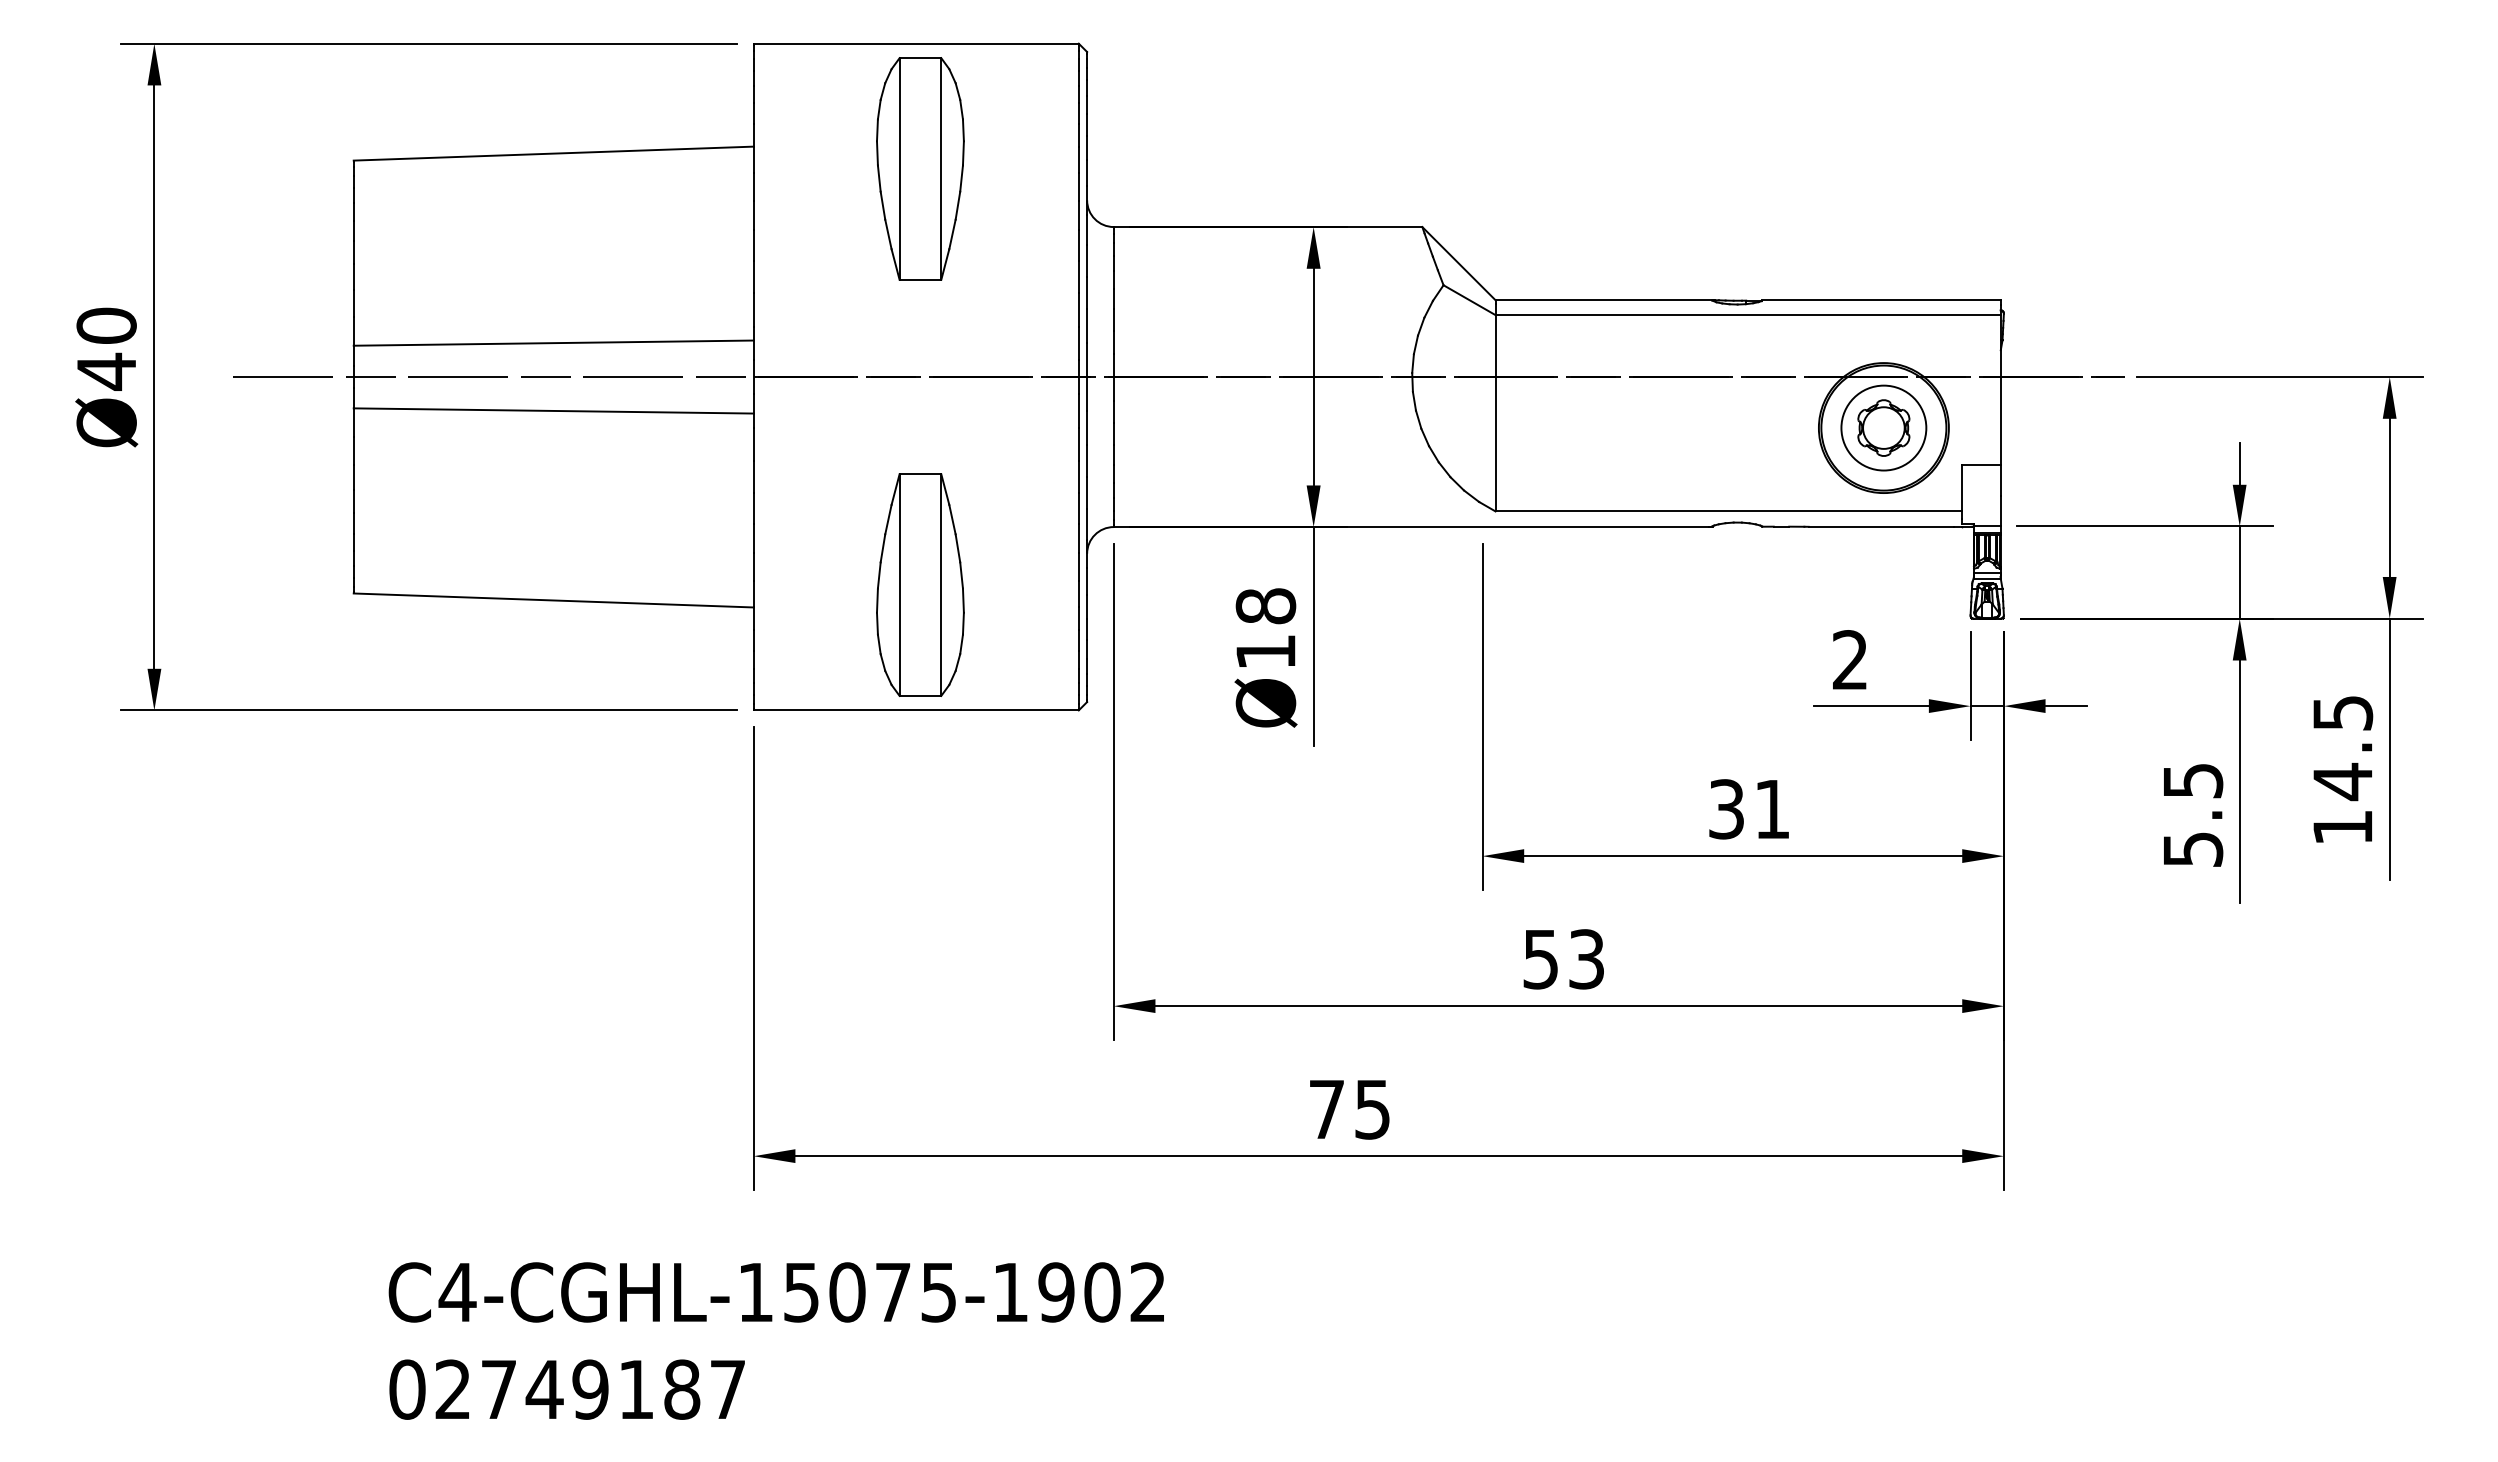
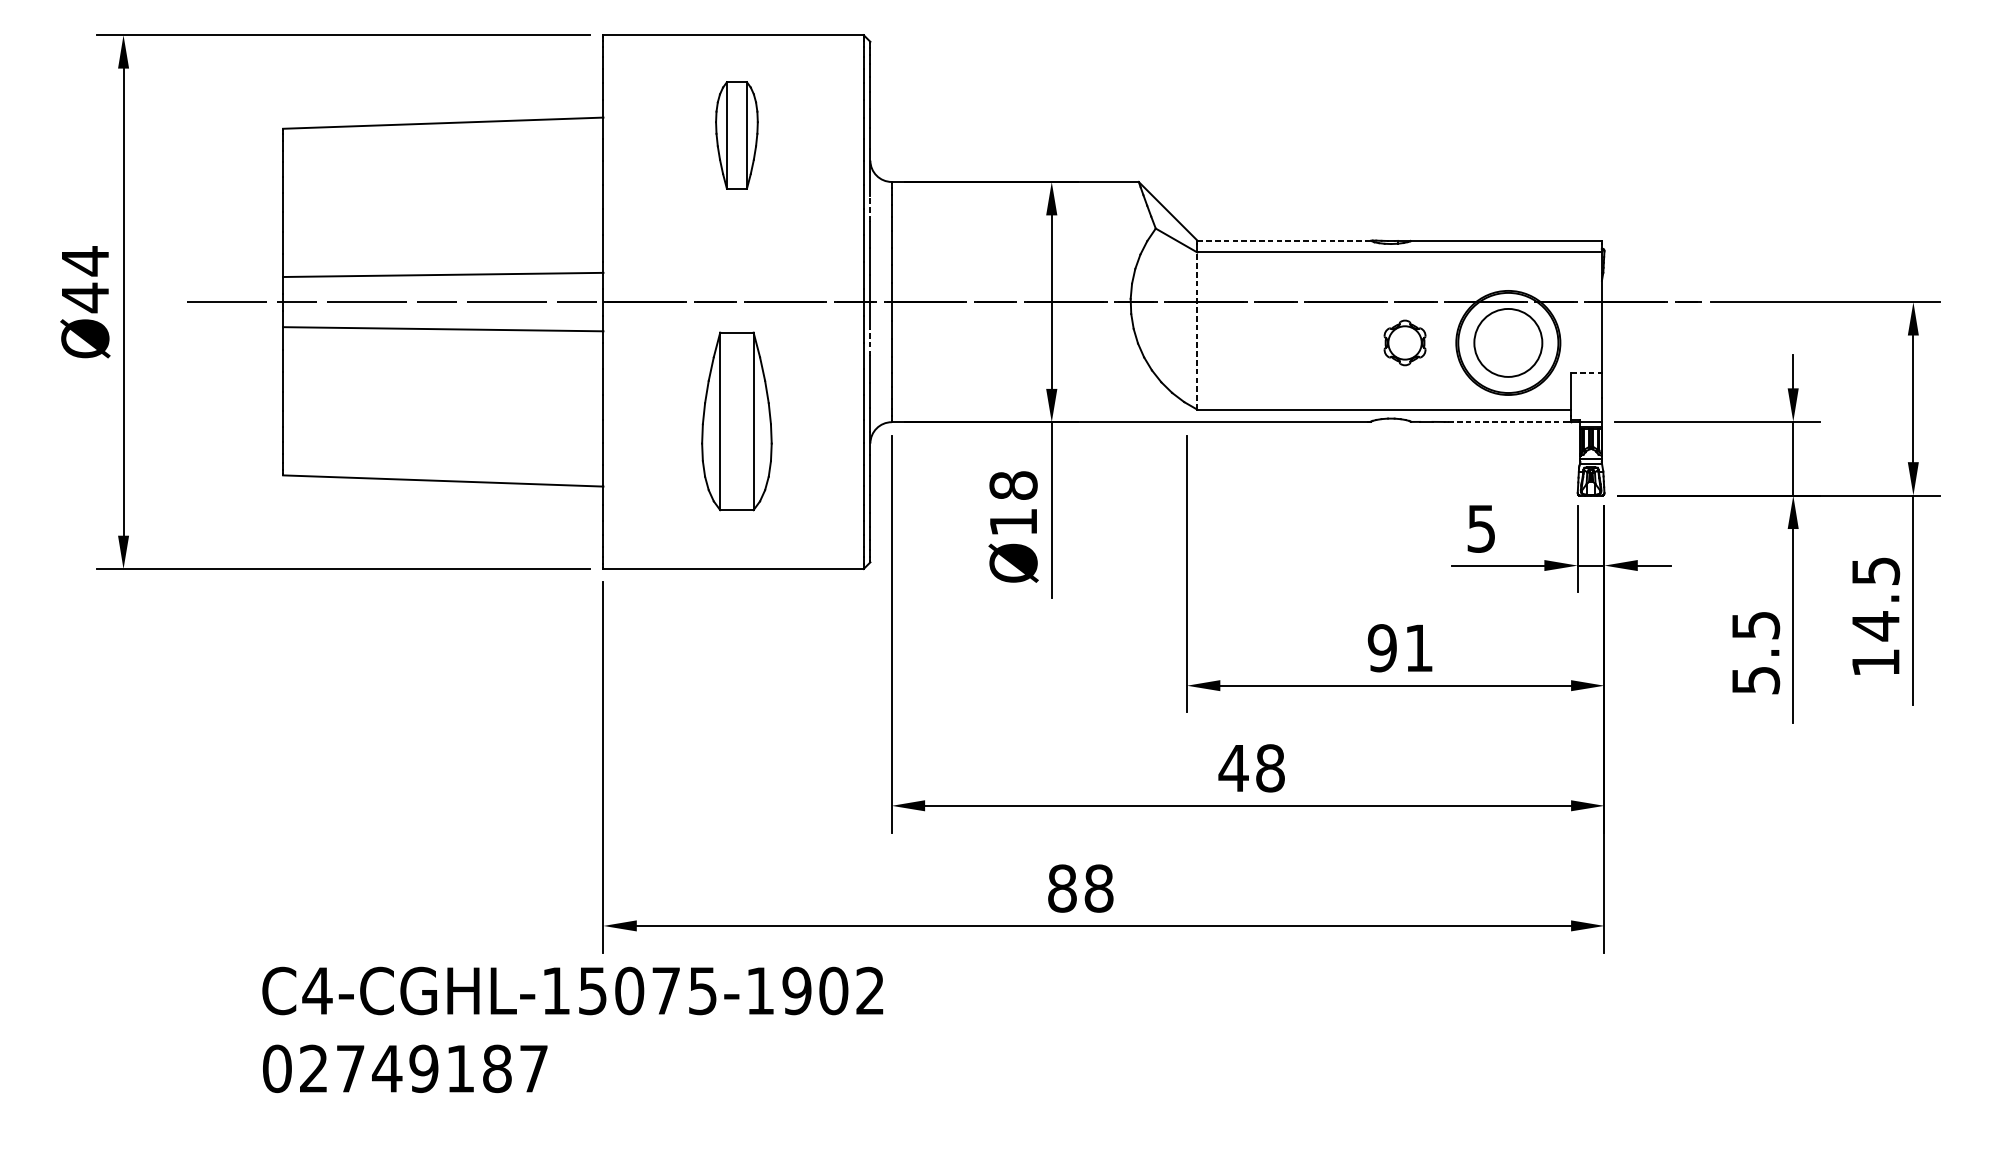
part: (920, 168) -> (736, 135), size x0.6
line: (1087, 260) -> (870, 208), solid -> dashed
line: (1605, 300) -> (1285, 240), solid -> dashed
text: (106, 326) -> (85, 261), Ø40 -> Ø44
line: (1495, 412) -> (1197, 330), solid -> dashed
line: (1087, 427) -> (870, 342), solid -> dashed
part: (1883, 427) -> (1404, 342), moved
line: (1981, 465) -> (1586, 372), solid -> dashed
line: (1881, 526) -> (1506, 421), solid -> dashed
part: (920, 584) -> (736, 420), moved
text: (1850, 660) -> (1481, 529), 2 -> 5
text: (1726, 809) -> (1382, 648), 31 -> 91
text: (1562, 959) -> (1251, 768), 53 -> 48
text: (1349, 1109) -> (1080, 888), 75 -> 88
text: (775, 1340) -> (572, 1029), moved

